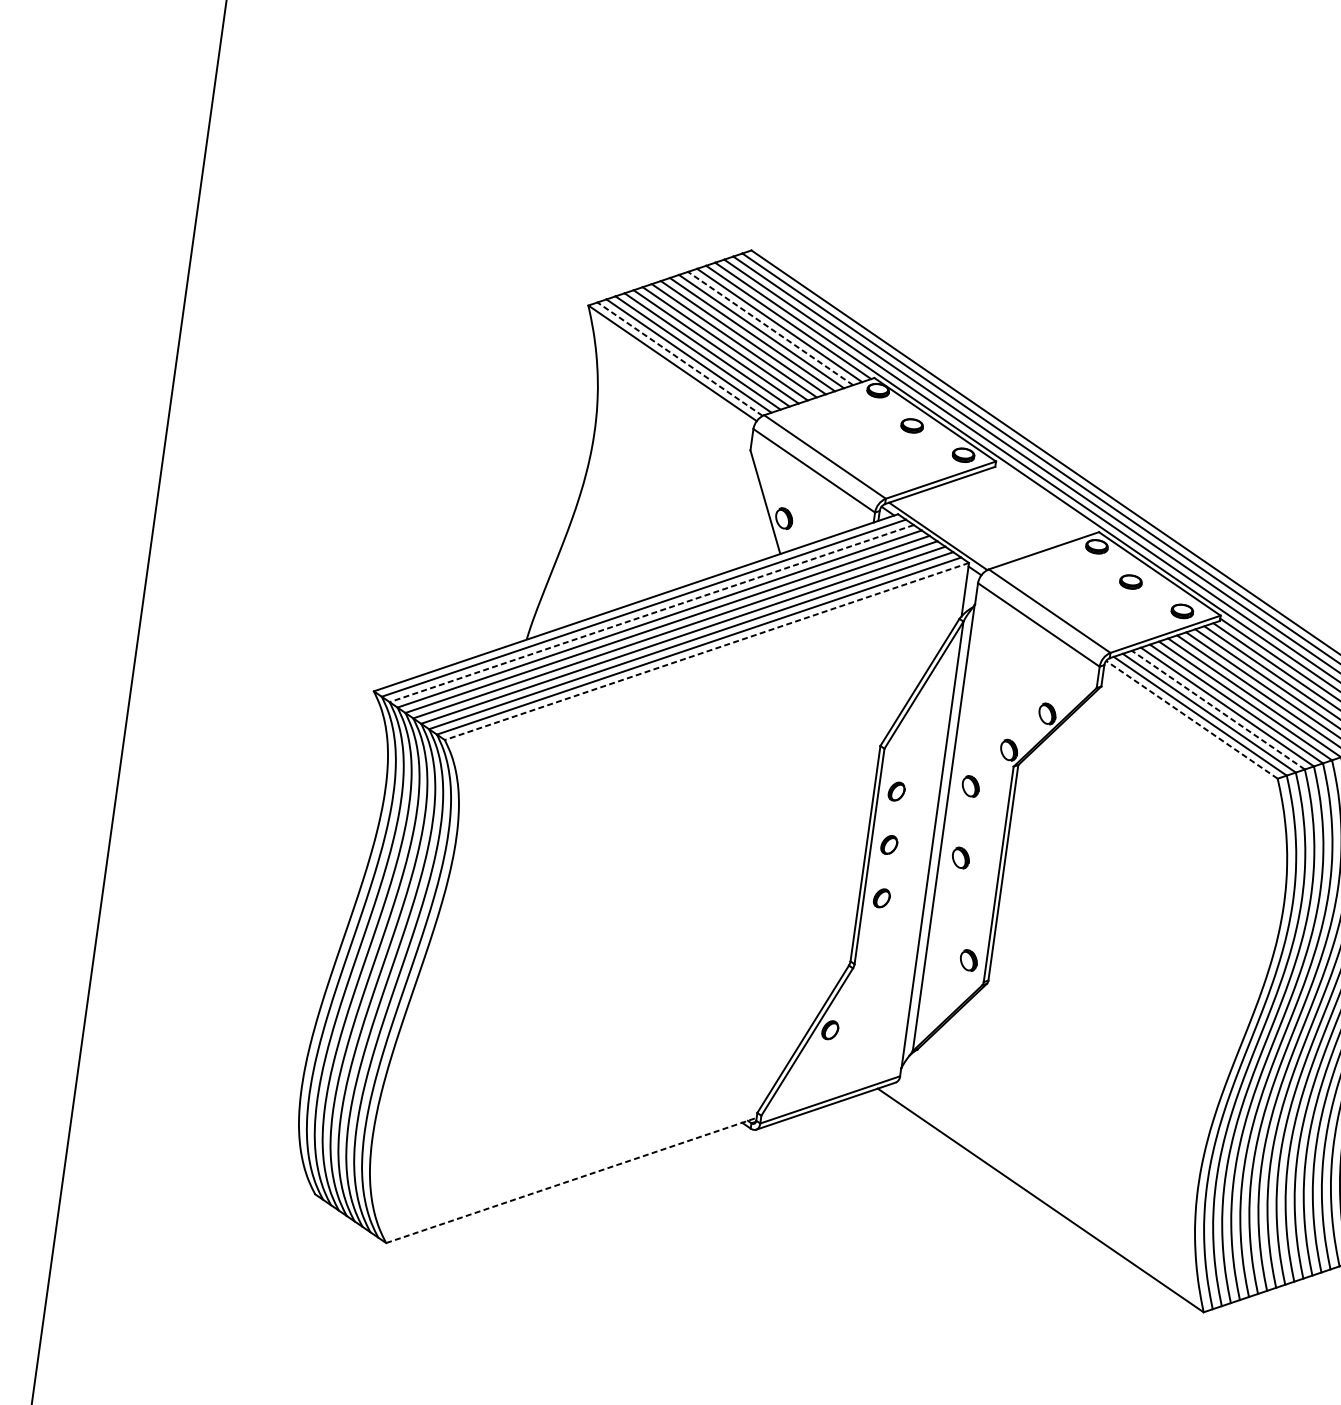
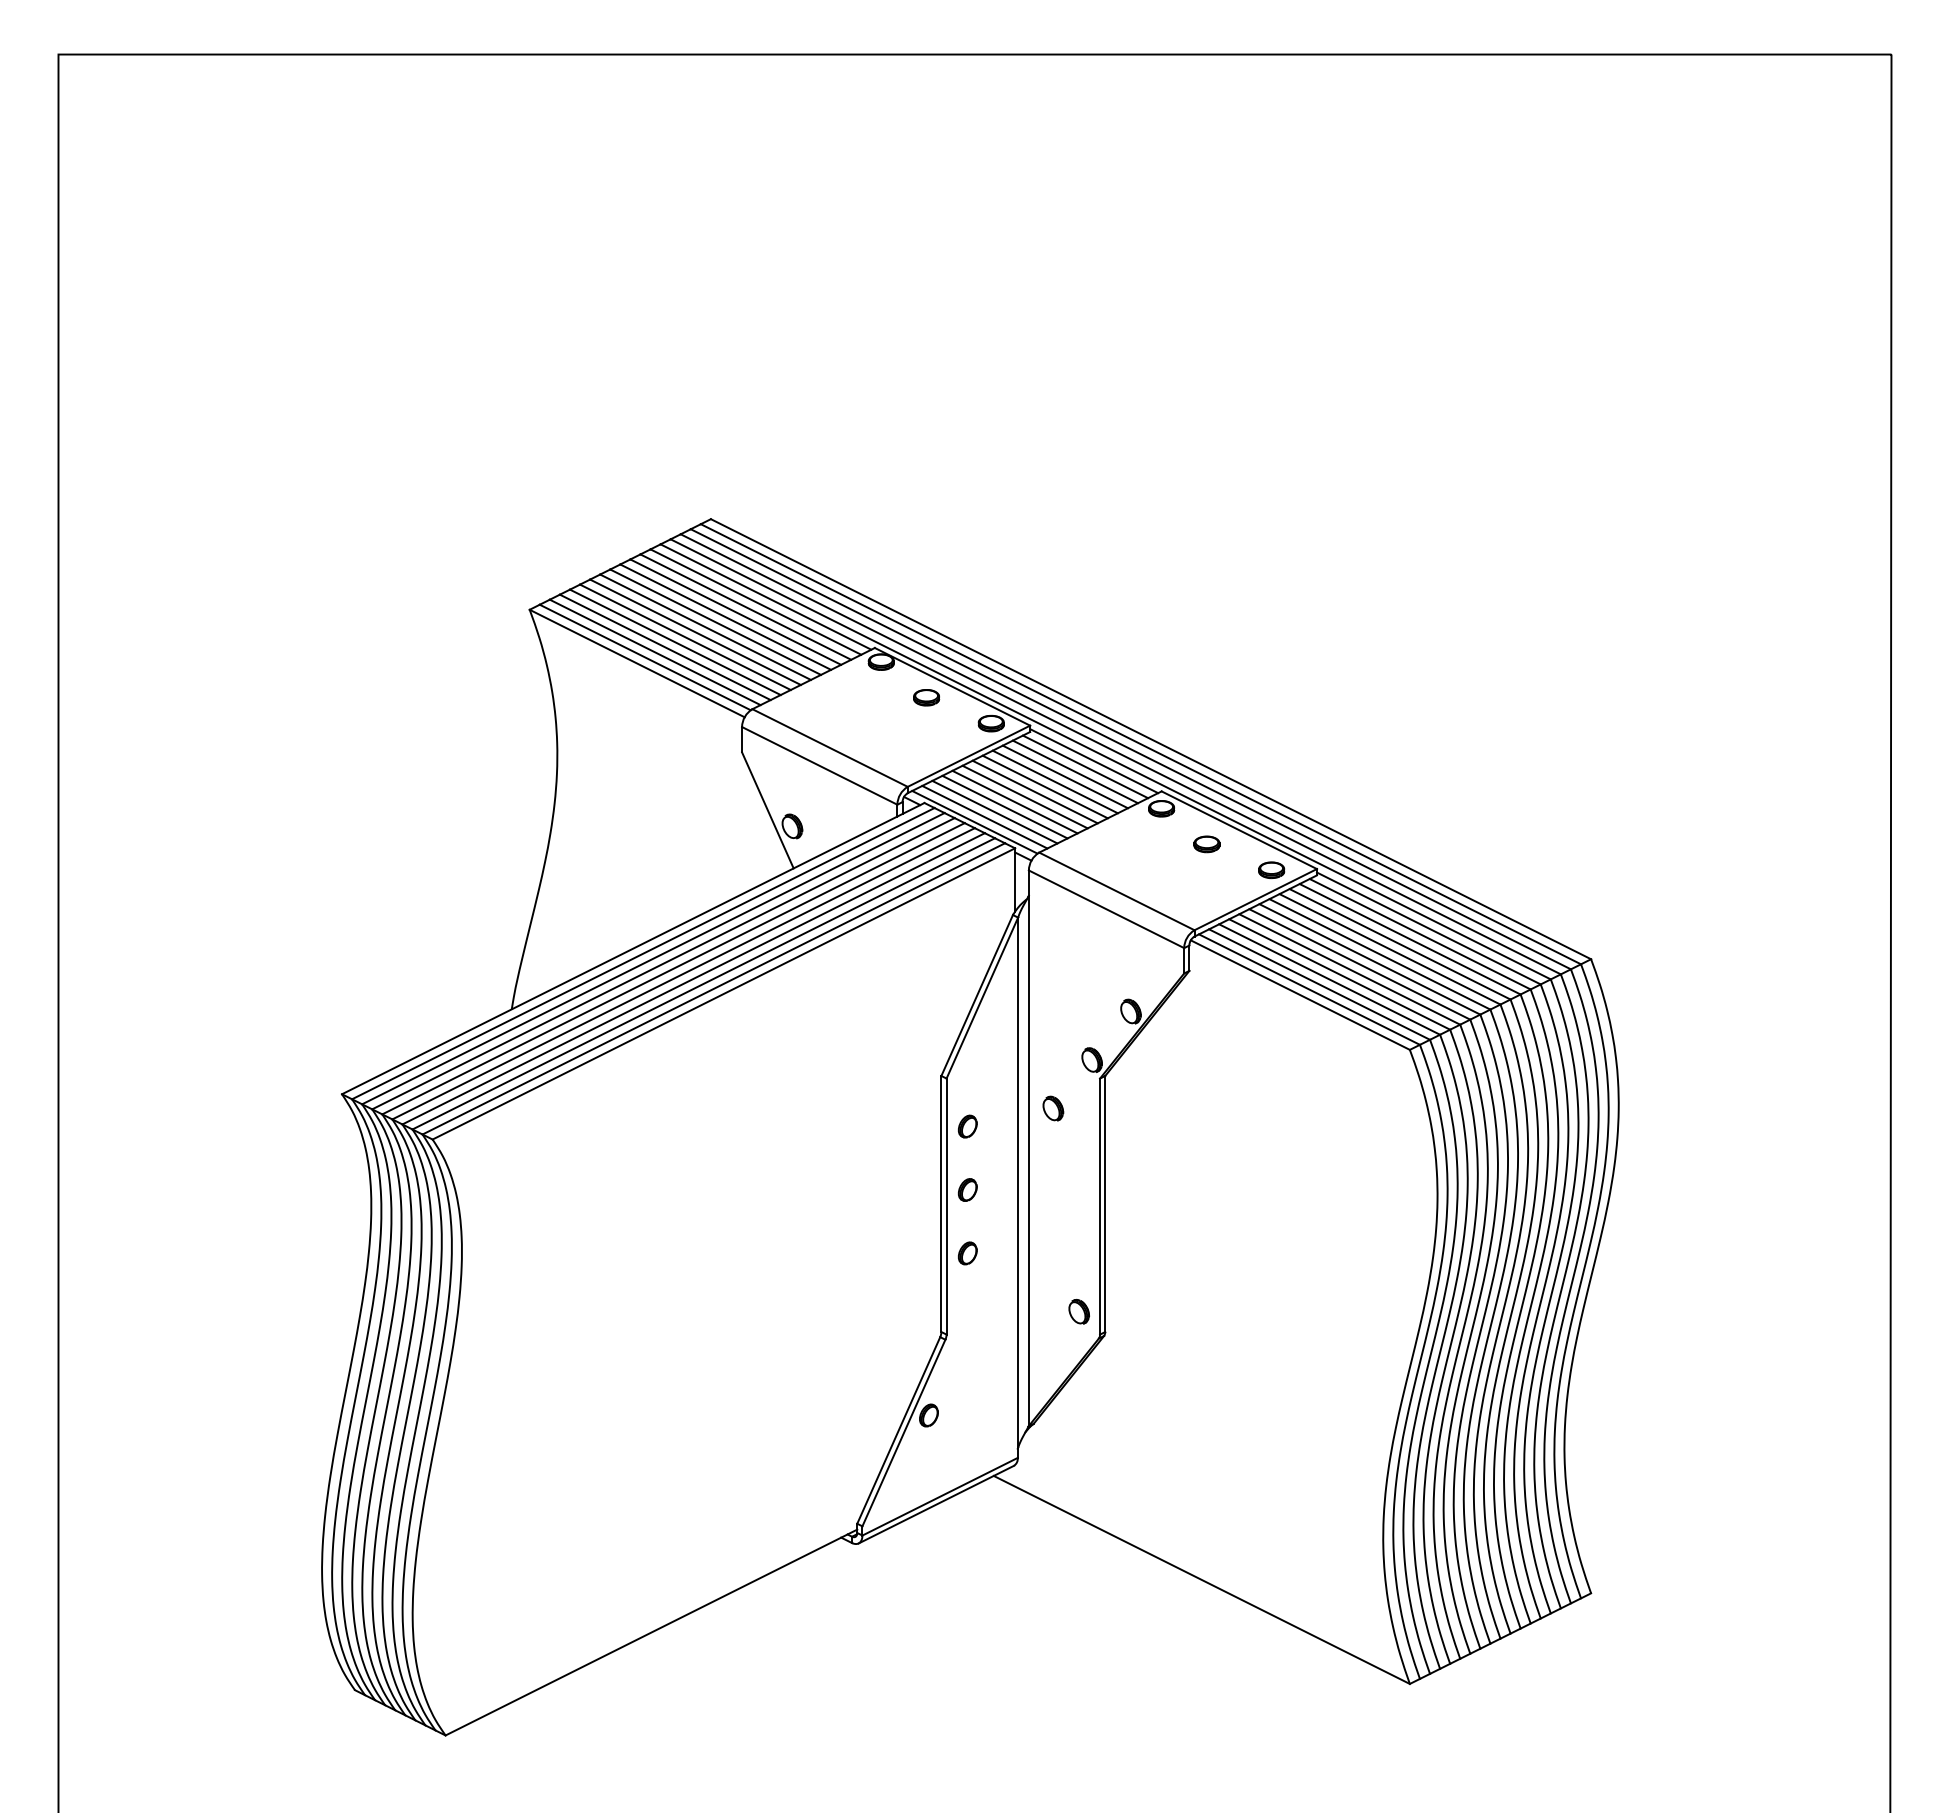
line: (770, 328) -> (745, 607), dashed -> solid
line: (680, 359) -> (645, 657), dashed -> solid
line: (1045, 499) -> (1094, 761), added
line: (1037, 502) -> (1085, 766), added
line: (1028, 505) -> (1075, 771), added
line: (1018, 508) -> (1064, 776), added
line: (1009, 511) -> (1054, 781), added
line: (1000, 514) -> (1044, 786), added
line: (991, 517) -> (1034, 791), added
line: (982, 520) -> (1024, 796), added
line: (973, 523) -> (1014, 801), added
line: (964, 526) -> (1004, 806), added
line: (956, 529) -> (994, 811), added
line: (947, 532) -> (984, 816), added
line: (651, 613) -> (653, 958), dashed -> solid
line: (706, 651) -> (723, 993), dashed -> solid
line: (1218, 710) -> (1329, 979), dashed -> solid
line: (1191, 719) -> (1299, 994), dashed -> solid
part: (961, 857) -> (1053, 1193), removed
line: (571, 1180) -> (651, 1632), dashed -> solid

